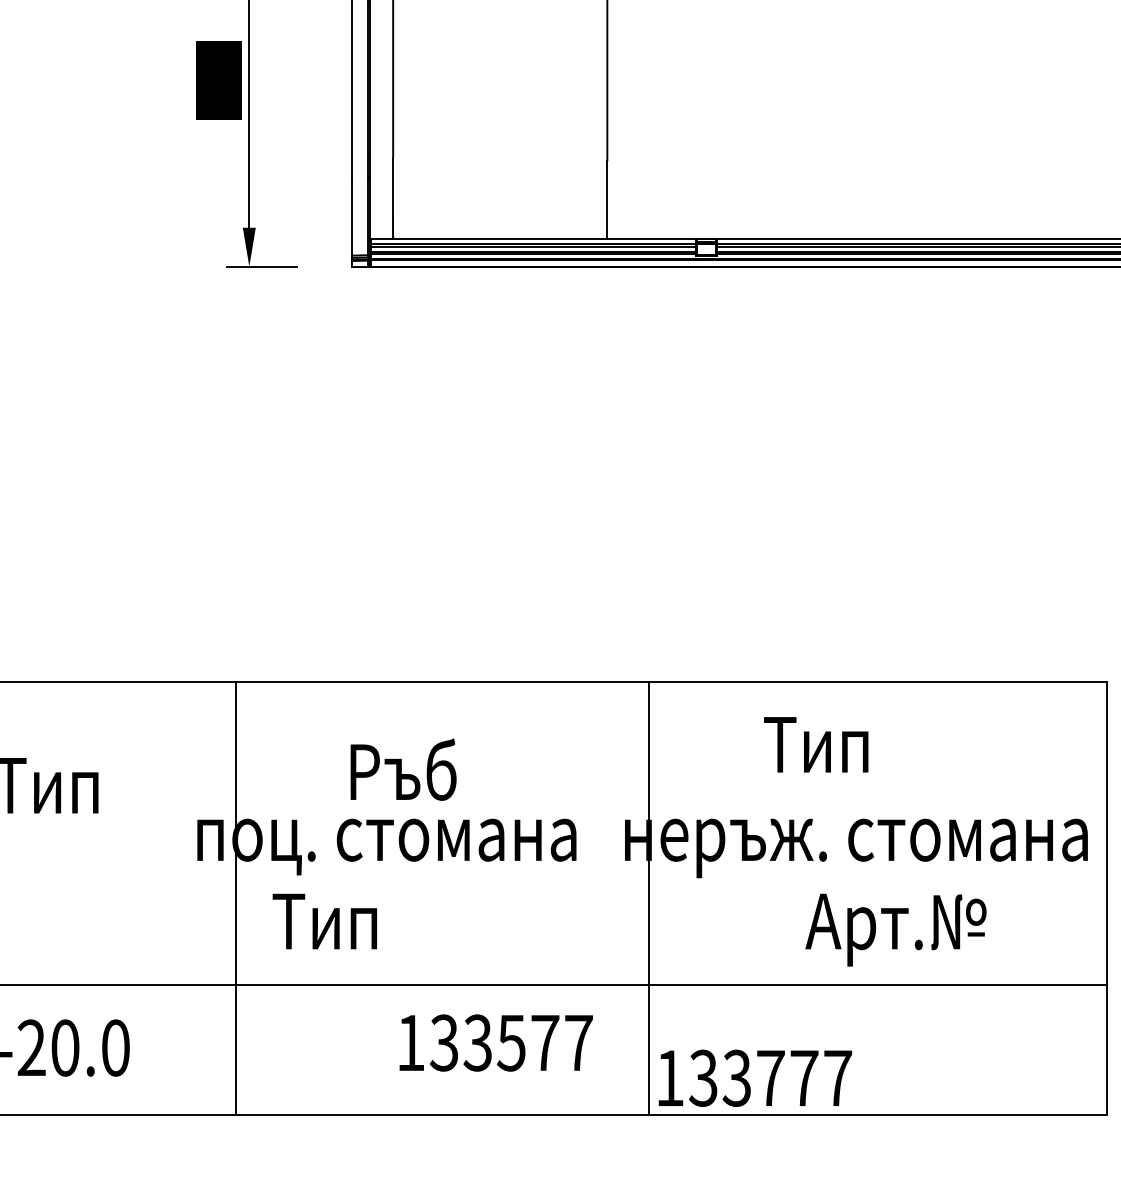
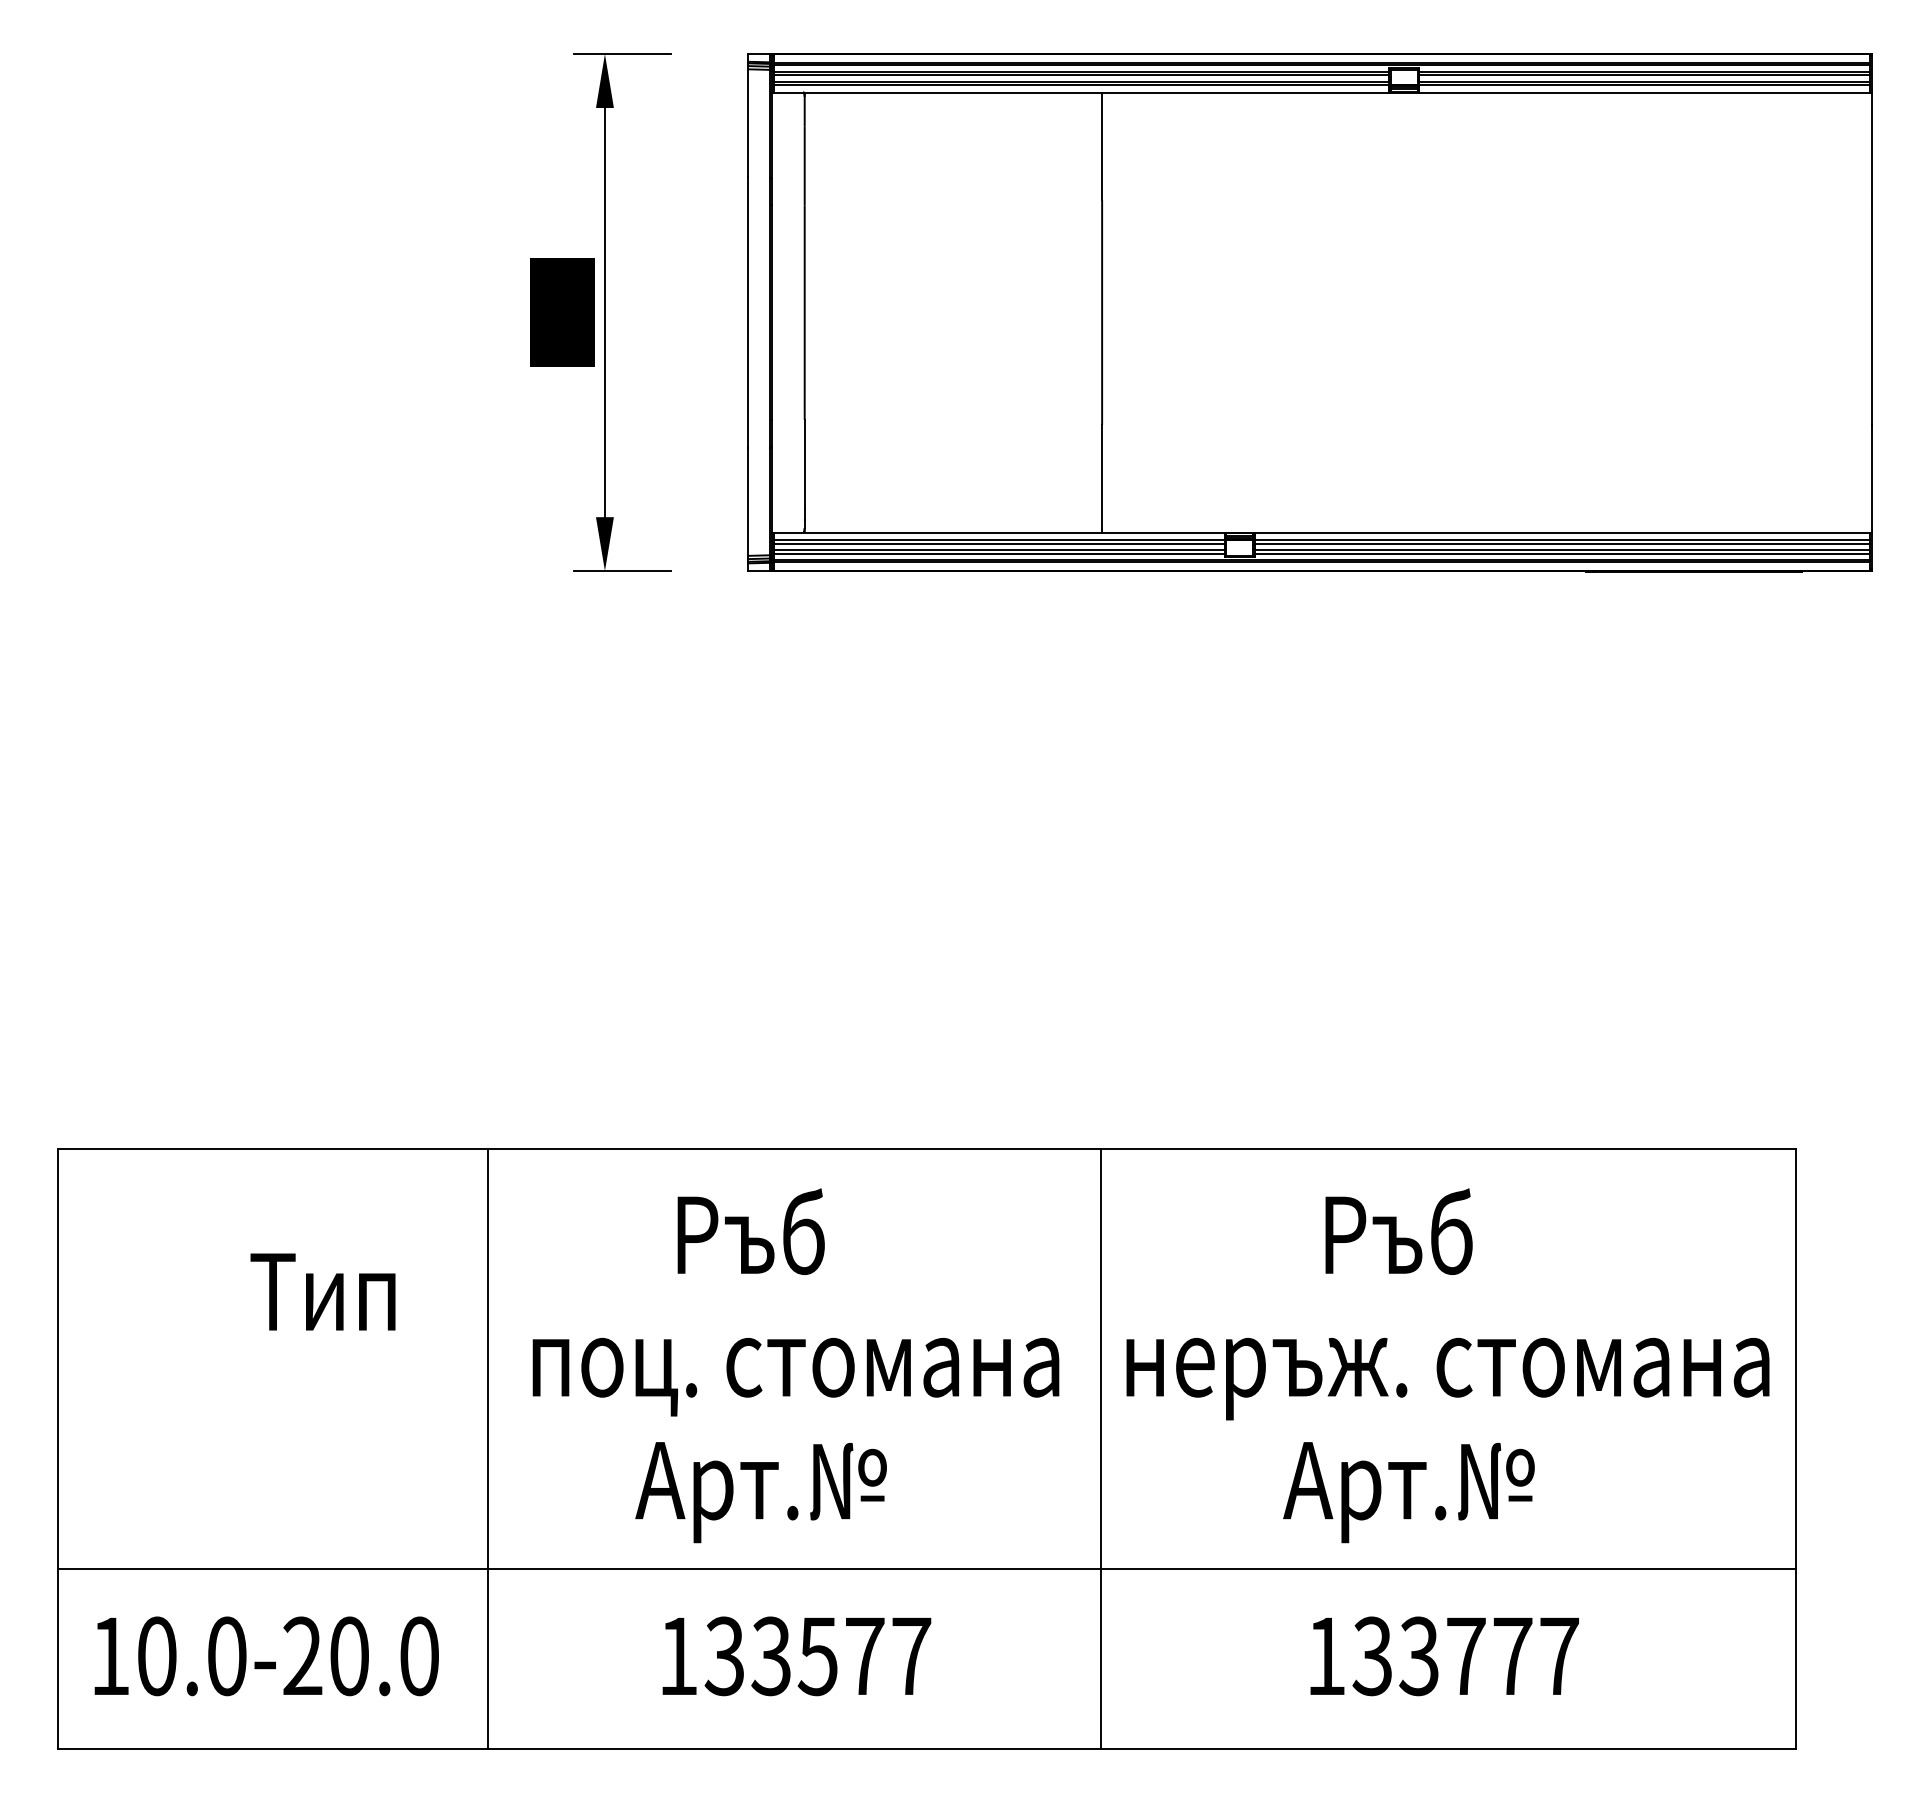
text: (818, 742) -> (1395, 1231), Тип -> Ръб
text: (403, 769) -> (750, 1231), moved
line: (236, 898) -> (488, 1448), moved
line: (649, 898) -> (1101, 1448), moved
text: (361, 930) -> (760, 1492), Тип -> Арт.№
text: (895, 930) -> (1408, 1492), moved
text: (495, 1043) -> (796, 1656), moved
text: (755, 1078) -> (1444, 1656), moved

